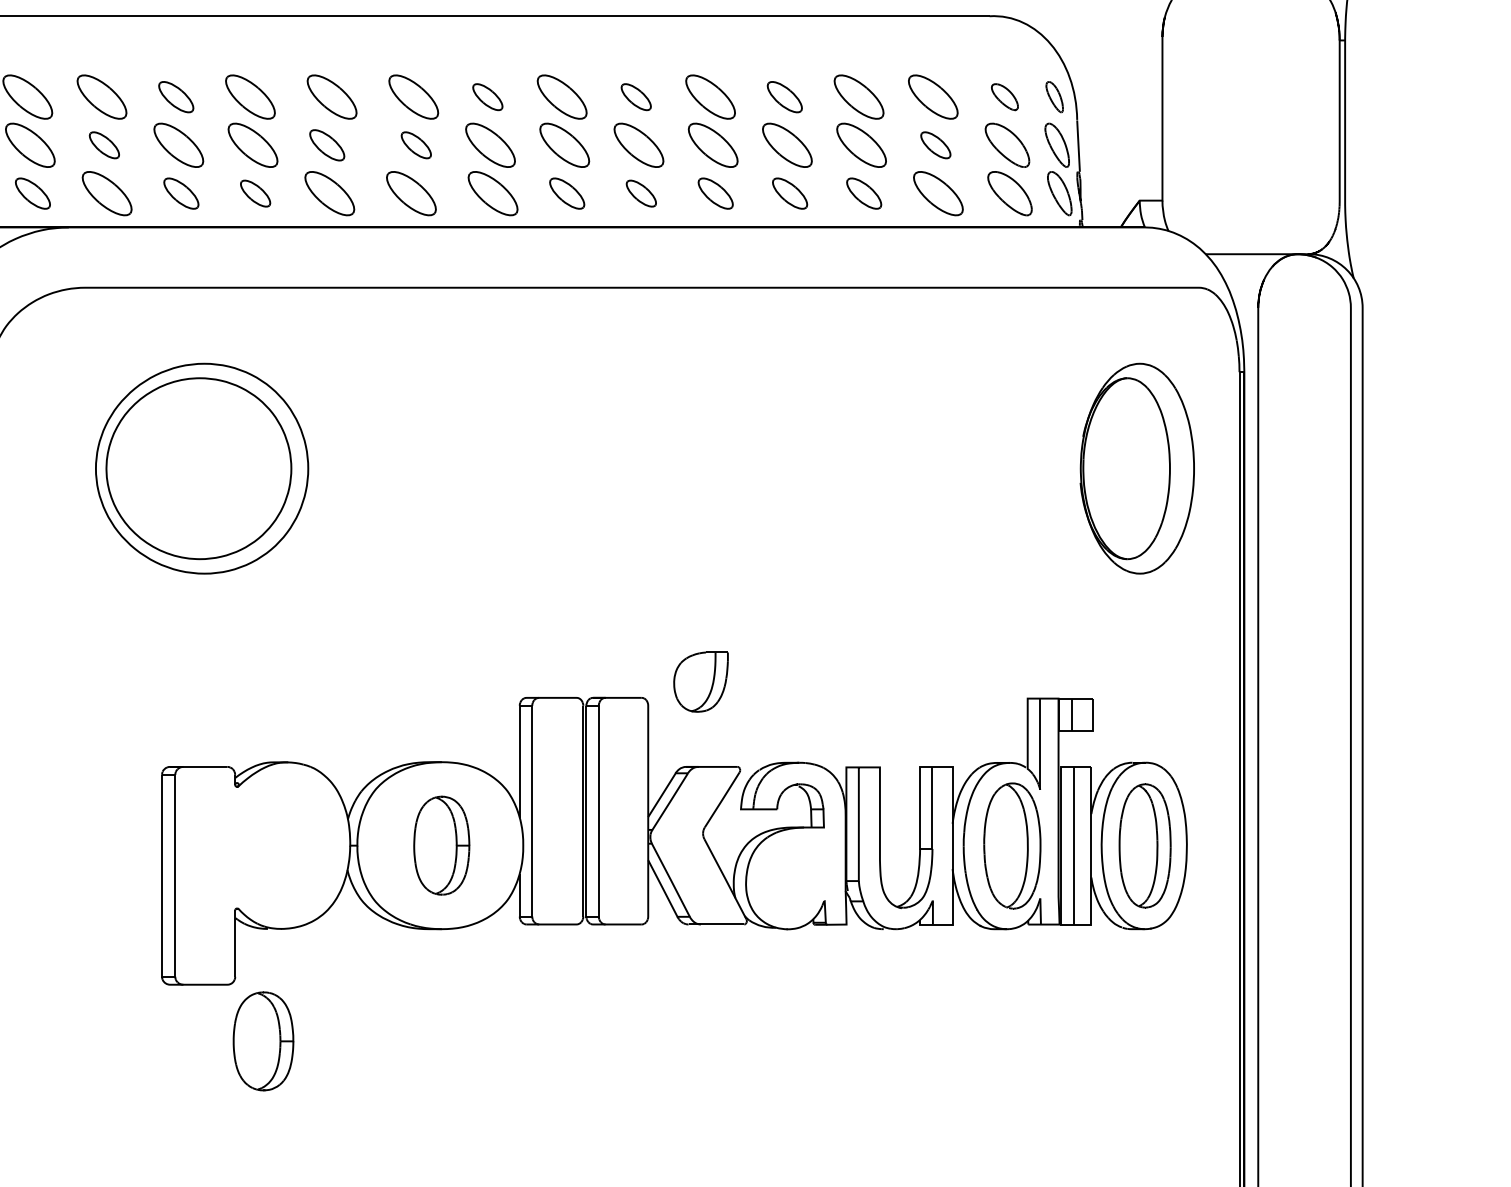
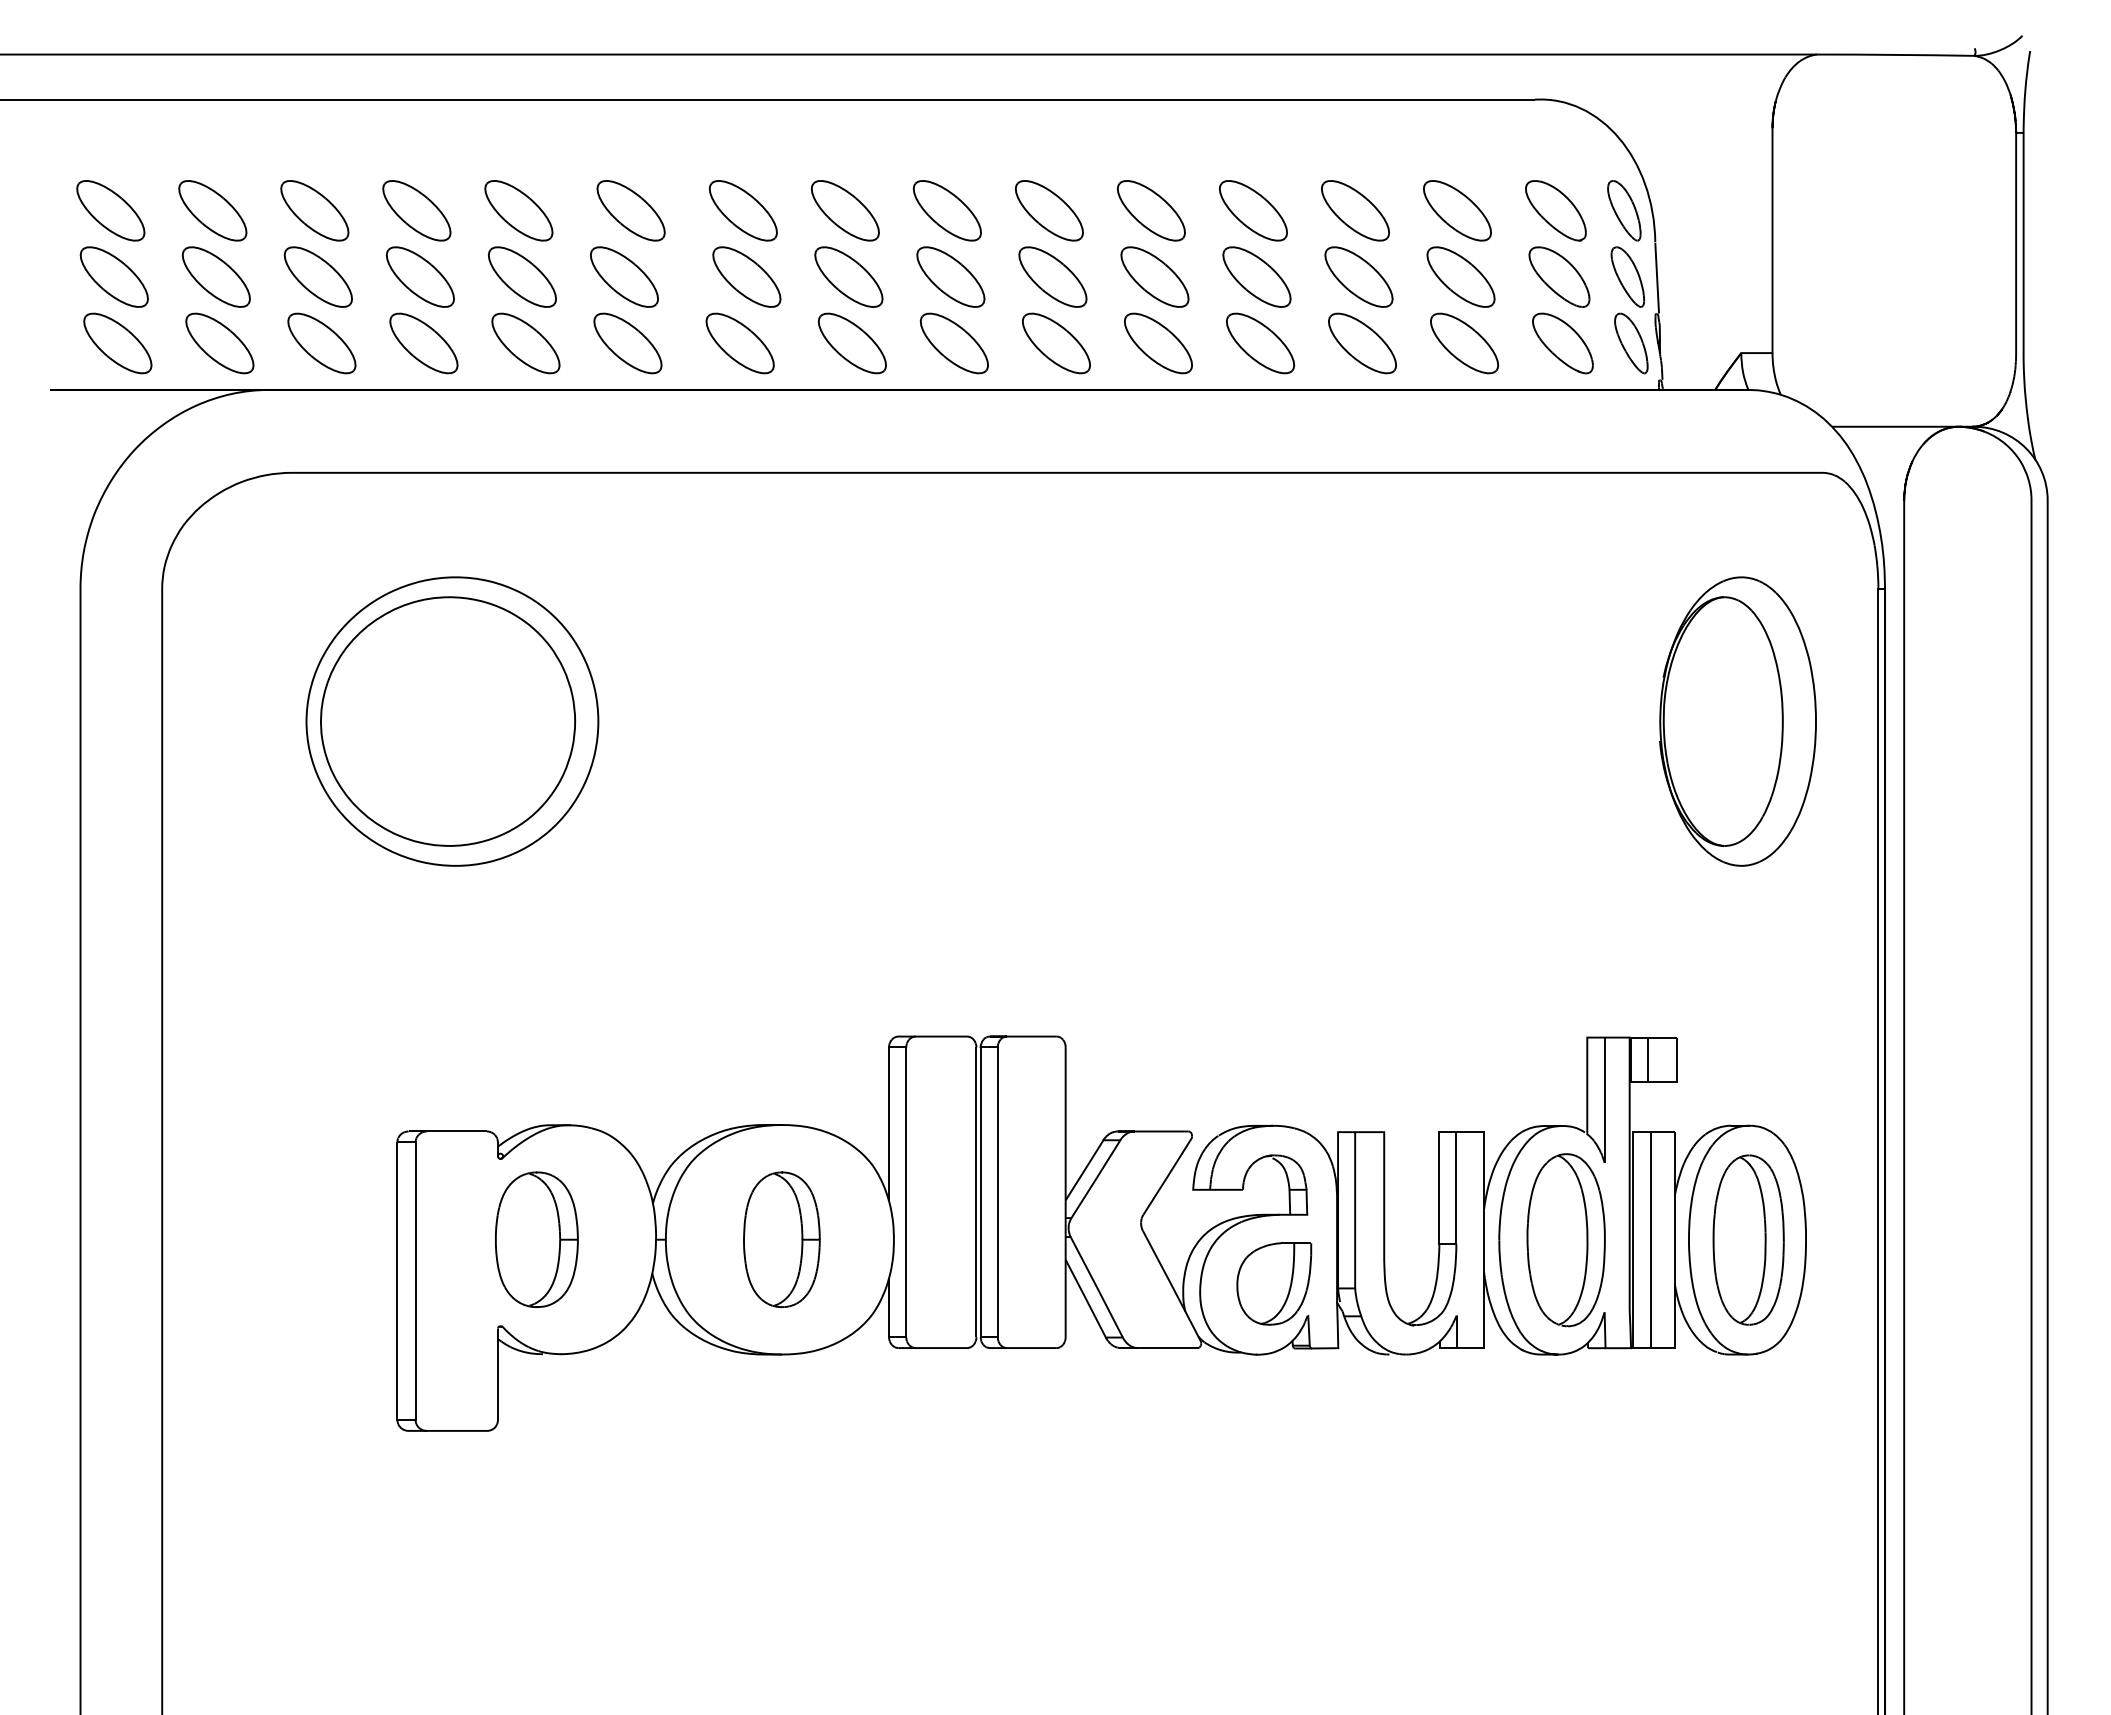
part: (175, 96) -> (416, 210), size x1.43
part: (487, 96) -> (844, 210), size x1.67
part: (635, 96) -> (1048, 210), size x1.67
part: (784, 96) -> (1253, 210), size x1.43
part: (1004, 96) -> (1555, 210), size x1.67
part: (1054, 96) -> (1624, 210), size x1.43
part: (103, 144) -> (317, 276), size x1.67
part: (327, 144) -> (624, 276), size x1.43
part: (416, 144) -> (746, 276), size x1.67
part: (935, 144) -> (1460, 276), size x1.67
part: (32, 193) -> (219, 343), size x1.43
part: (181, 193) -> (423, 343), size x1.43
part: (255, 193) -> (525, 343), size x1.67
part: (566, 193) -> (953, 343), size x1.43
part: (640, 193) -> (1055, 343), size x1.67
part: (715, 193) -> (1158, 343), size x1.43
part: (789, 193) -> (1260, 343), size x1.43
part: (864, 193) -> (1362, 343), size x1.43
part: (701, 681) -> (1274, 1283), moved
part: (263, 1041) -> (536, 1239), moved

